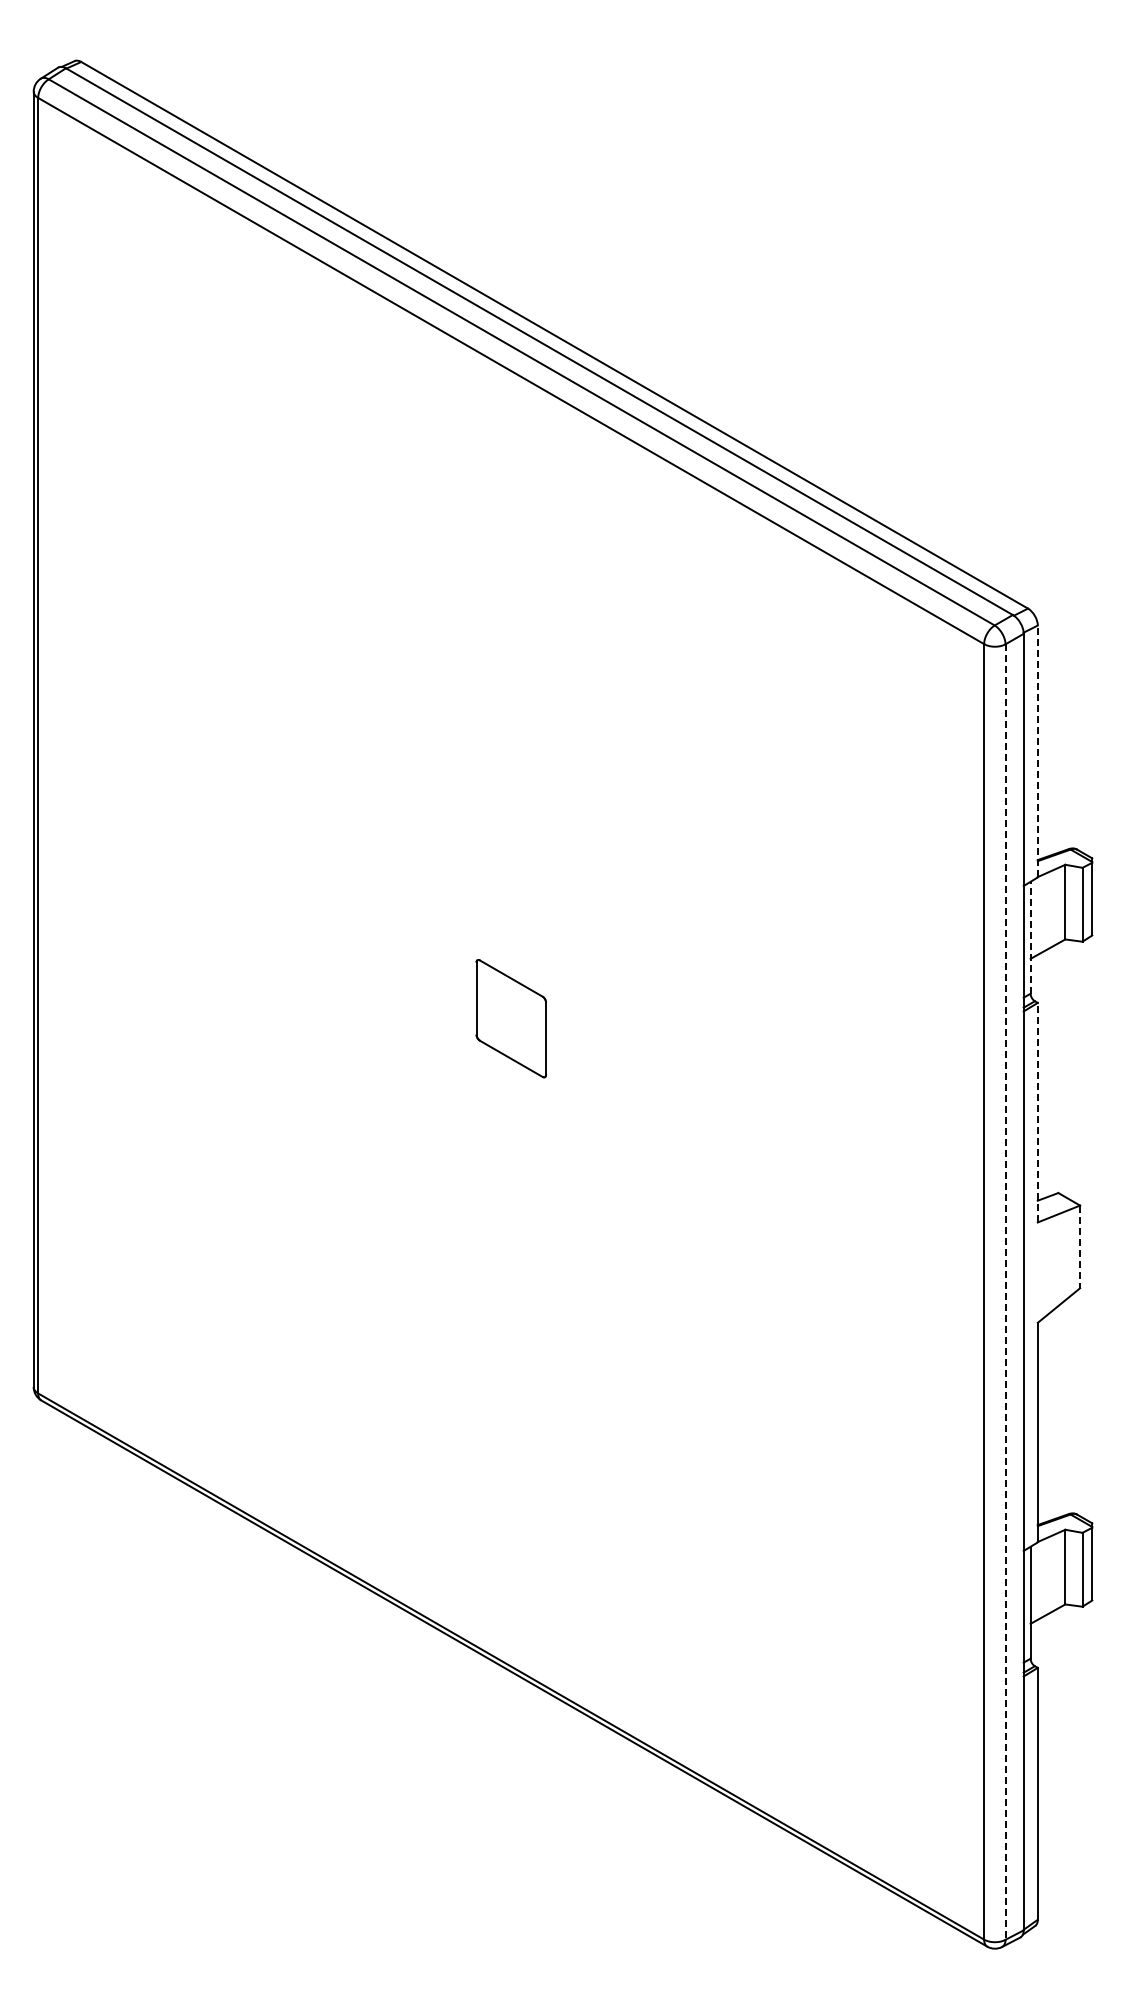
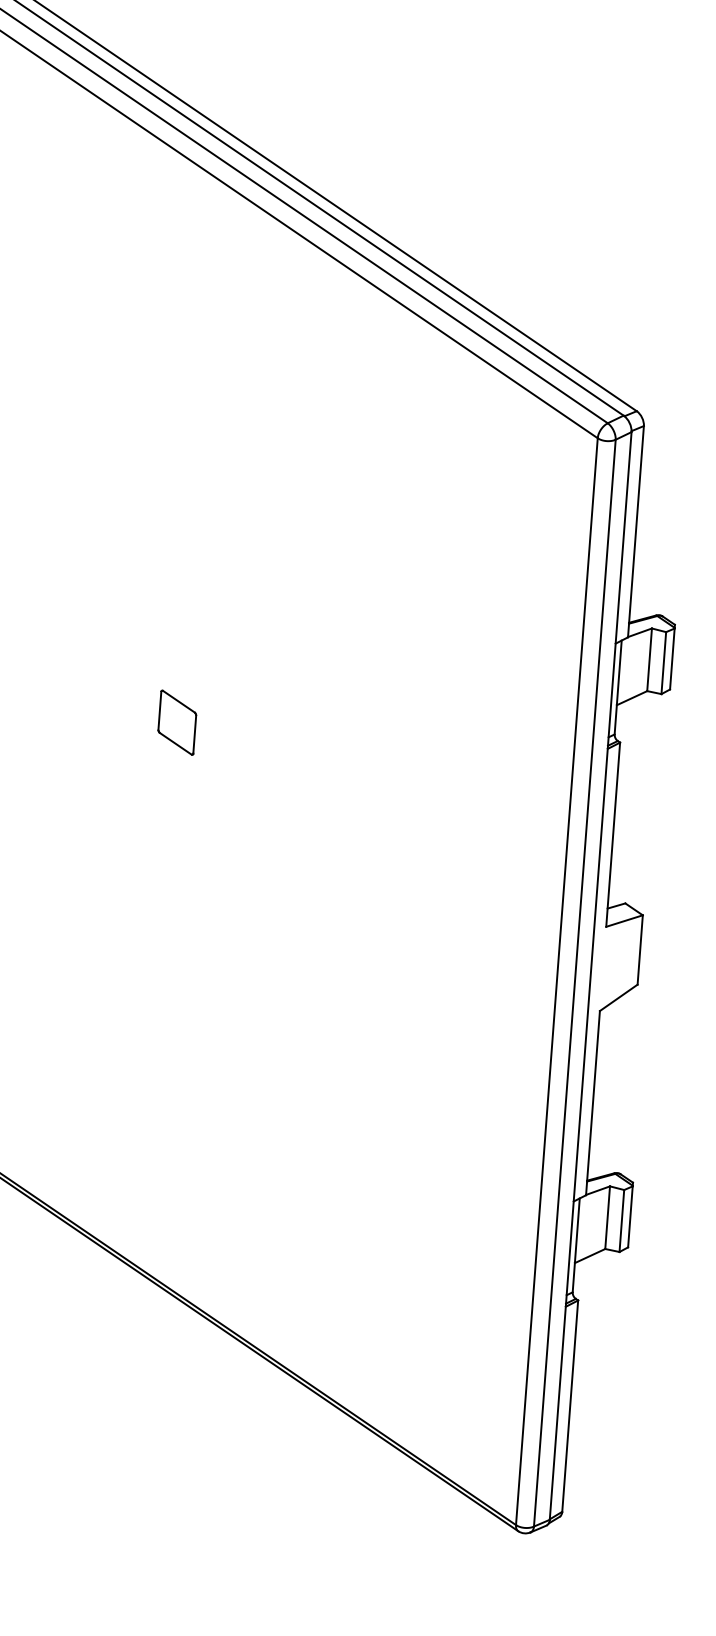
line: (1037, 751) -> (635, 531), dashed -> solid
line: (1030, 937) -> (618, 687), dashed -> solid
part: (510, 1018) -> (176, 722), size x0.62
line: (1037, 1112) -> (612, 834), dashed -> solid
line: (1080, 1247) -> (640, 950), dashed -> solid
line: (1005, 1292) -> (574, 983), dashed -> solid

